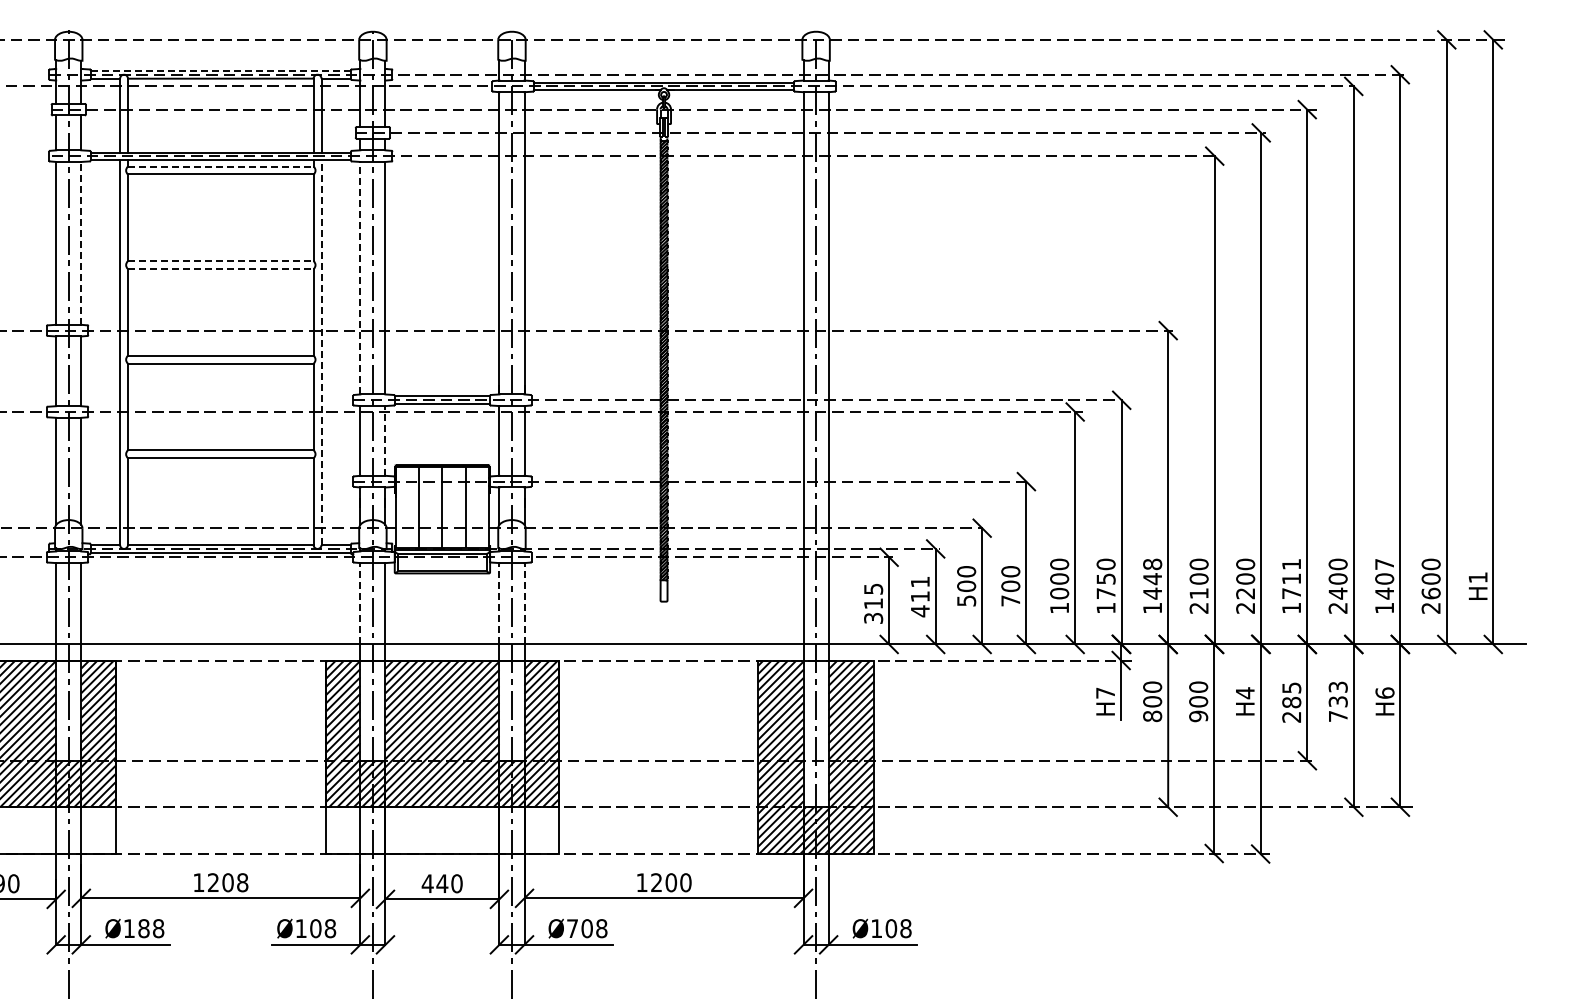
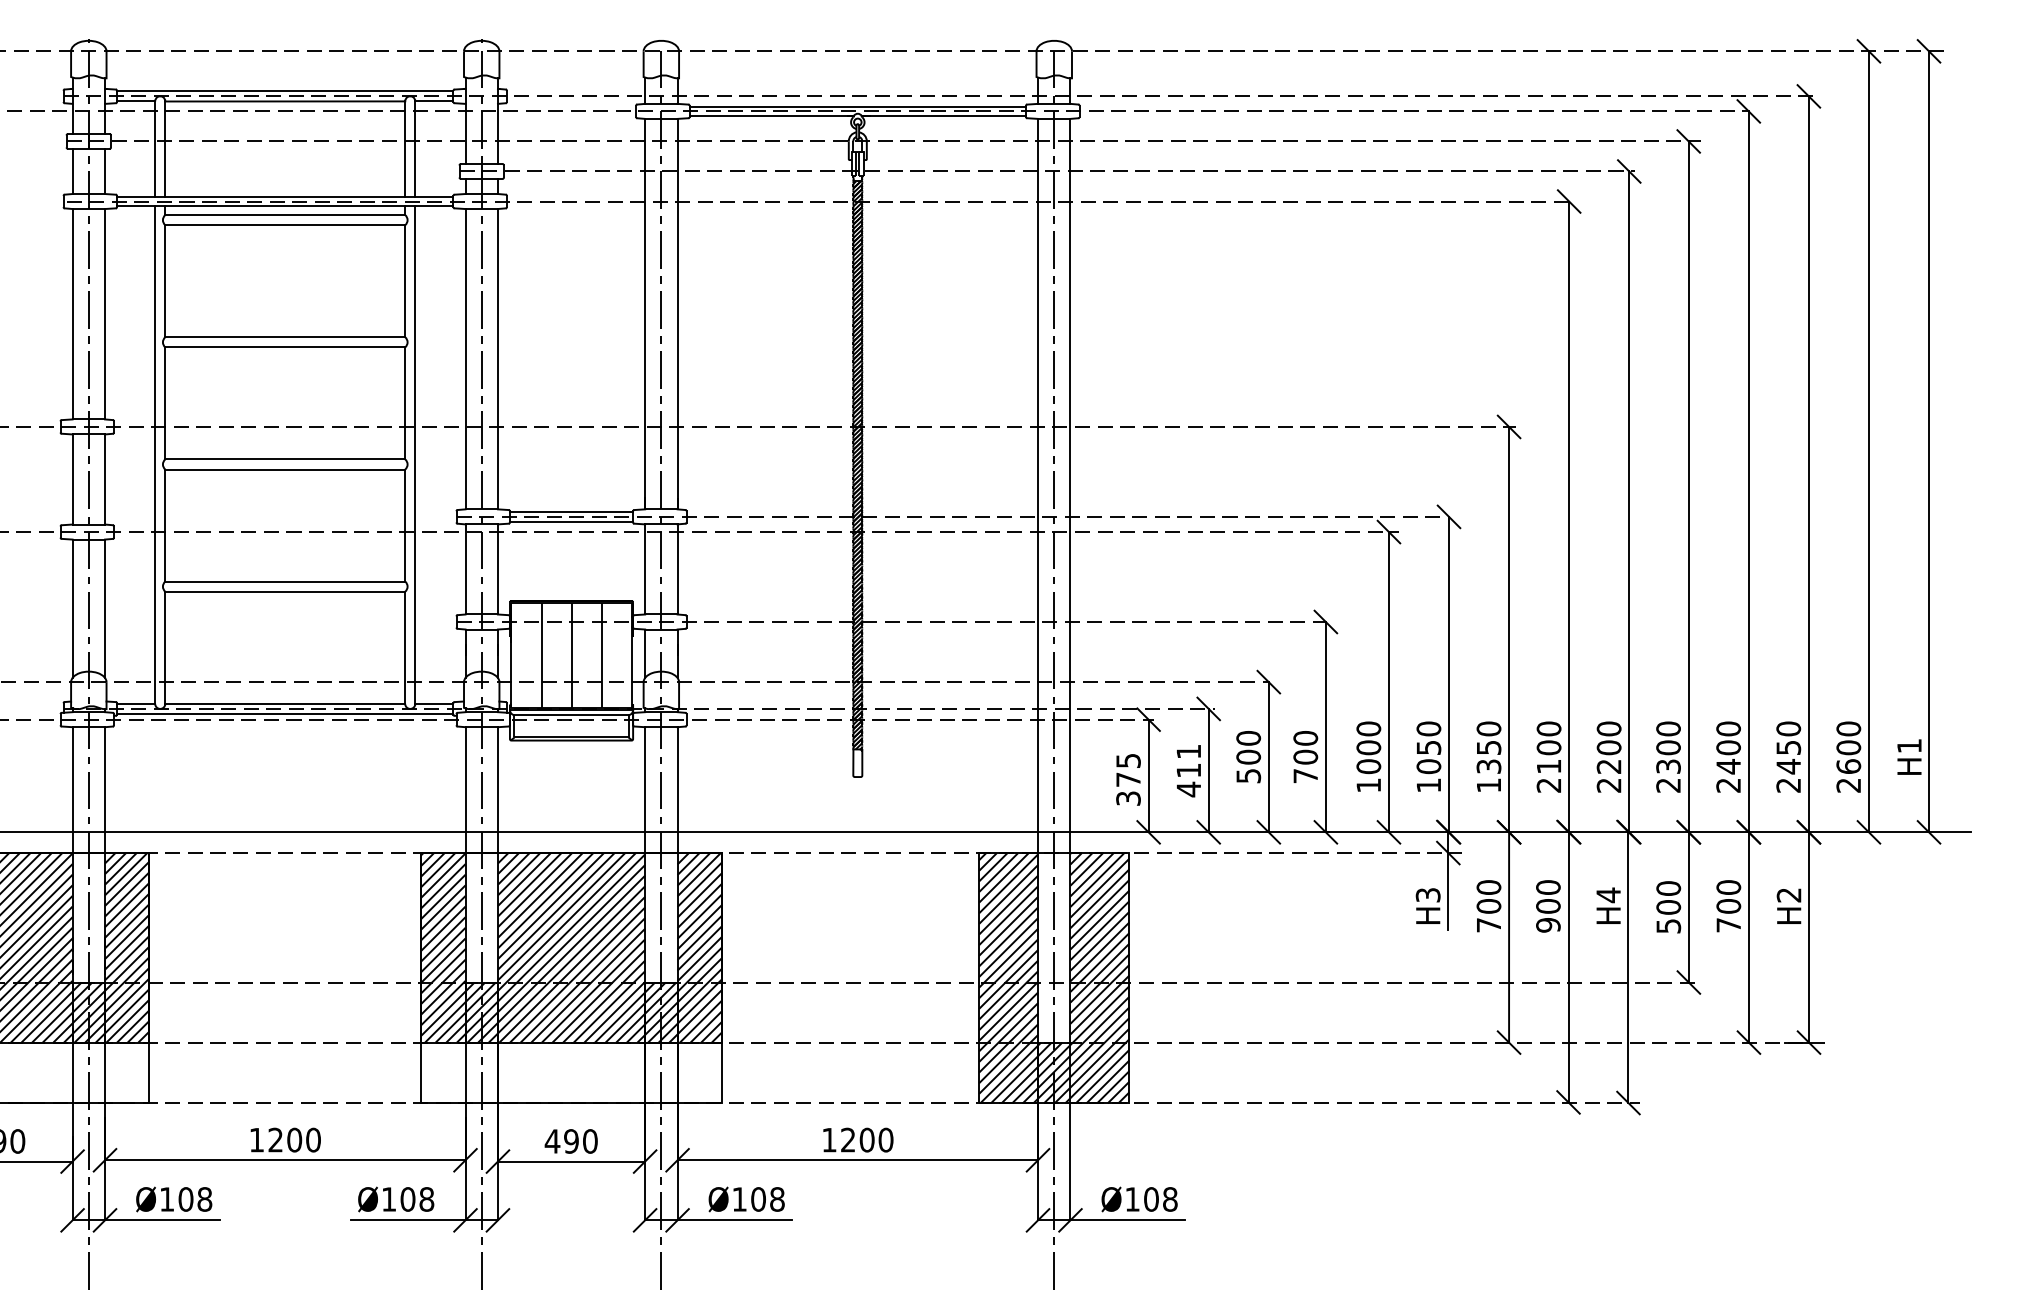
line: (221, 70) -> (286, 90), dashed -> solid
line: (220, 166) -> (284, 214), dashed -> solid
line: (81, 242) -> (105, 313), dashed -> solid
line: (220, 261) -> (284, 337), dashed -> solid
line: (220, 269) -> (284, 347), dashed -> solid
line: (360, 277) -> (465, 358), dashed -> solid
line: (321, 352) -> (415, 455), dashed -> solid
line: (385, 440) -> (497, 568), dashed -> solid
text: (1152, 578) -> (1488, 747), 1448 -> 1350
text: (1291, 585) -> (1668, 756), 1711 -> 2300
text: (1384, 585) -> (1788, 756), 1407 -> 2450
text: (1105, 593) -> (1428, 766), 1750 -> 1050
line: (360, 603) -> (465, 779), dashed -> solid
line: (499, 603) -> (645, 779), dashed -> solid
line: (524, 603) -> (677, 779), dashed -> solid
text: (873, 603) -> (1128, 779), 315 -> 375
text: (1105, 692) -> (1428, 894), H7 -> H3
text: (1384, 692) -> (1788, 894), H6 -> H2
text: (1337, 694) -> (1727, 896), 733 -> 700
text: (1291, 702) -> (1668, 907), 285 -> 500
text: (1152, 716) -> (1488, 925), 800 -> 700
text: (242, 882) -> (313, 1139), 1208 -> 1200
text: (442, 883) -> (571, 1141), 440 -> 490
text: (143, 928) -> (185, 1199), Ø188 -> Ø108
text: (572, 928) -> (739, 1199), Ø708 -> Ø108

